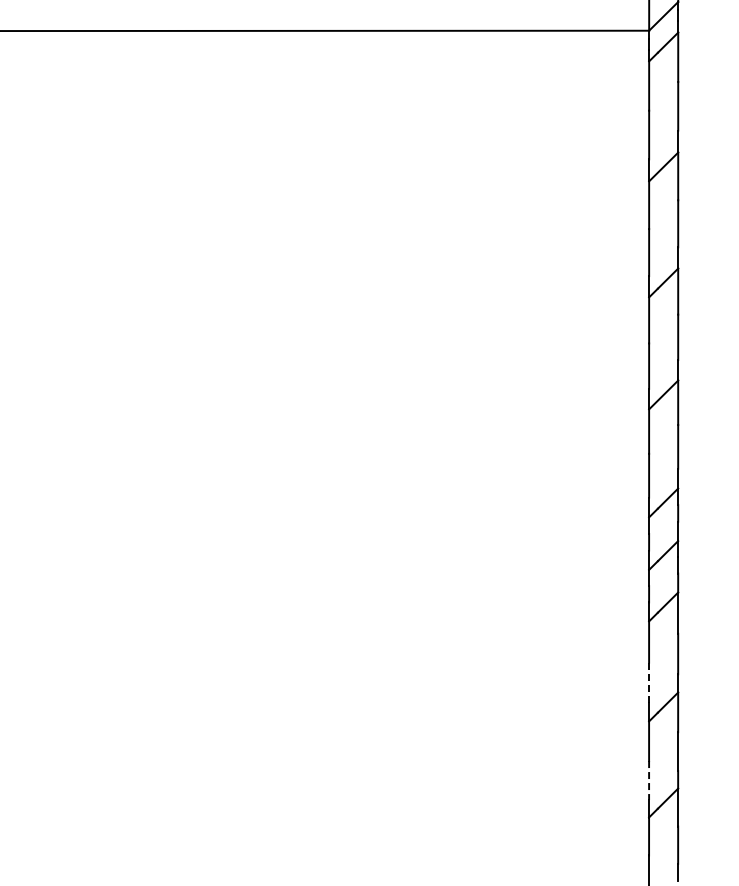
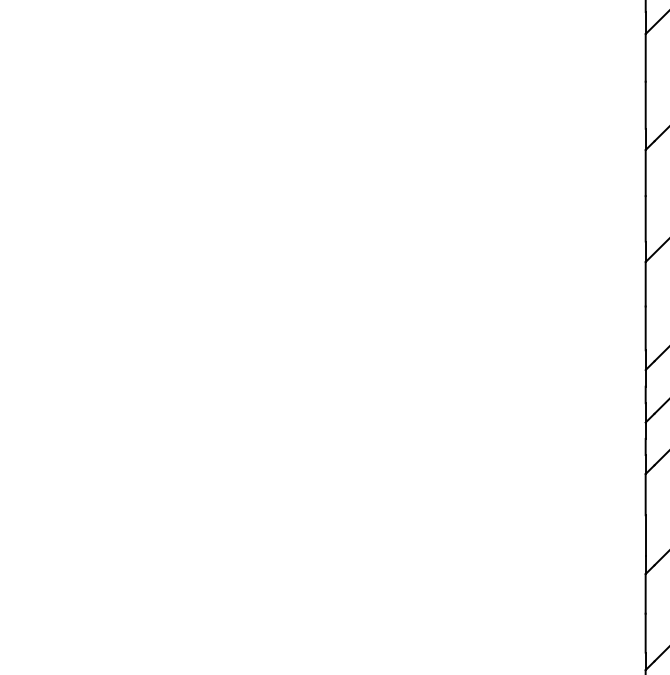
line: (649, 683) -> (646, 536), dashed -> solid
line: (649, 781) -> (646, 634), dashed -> solid

